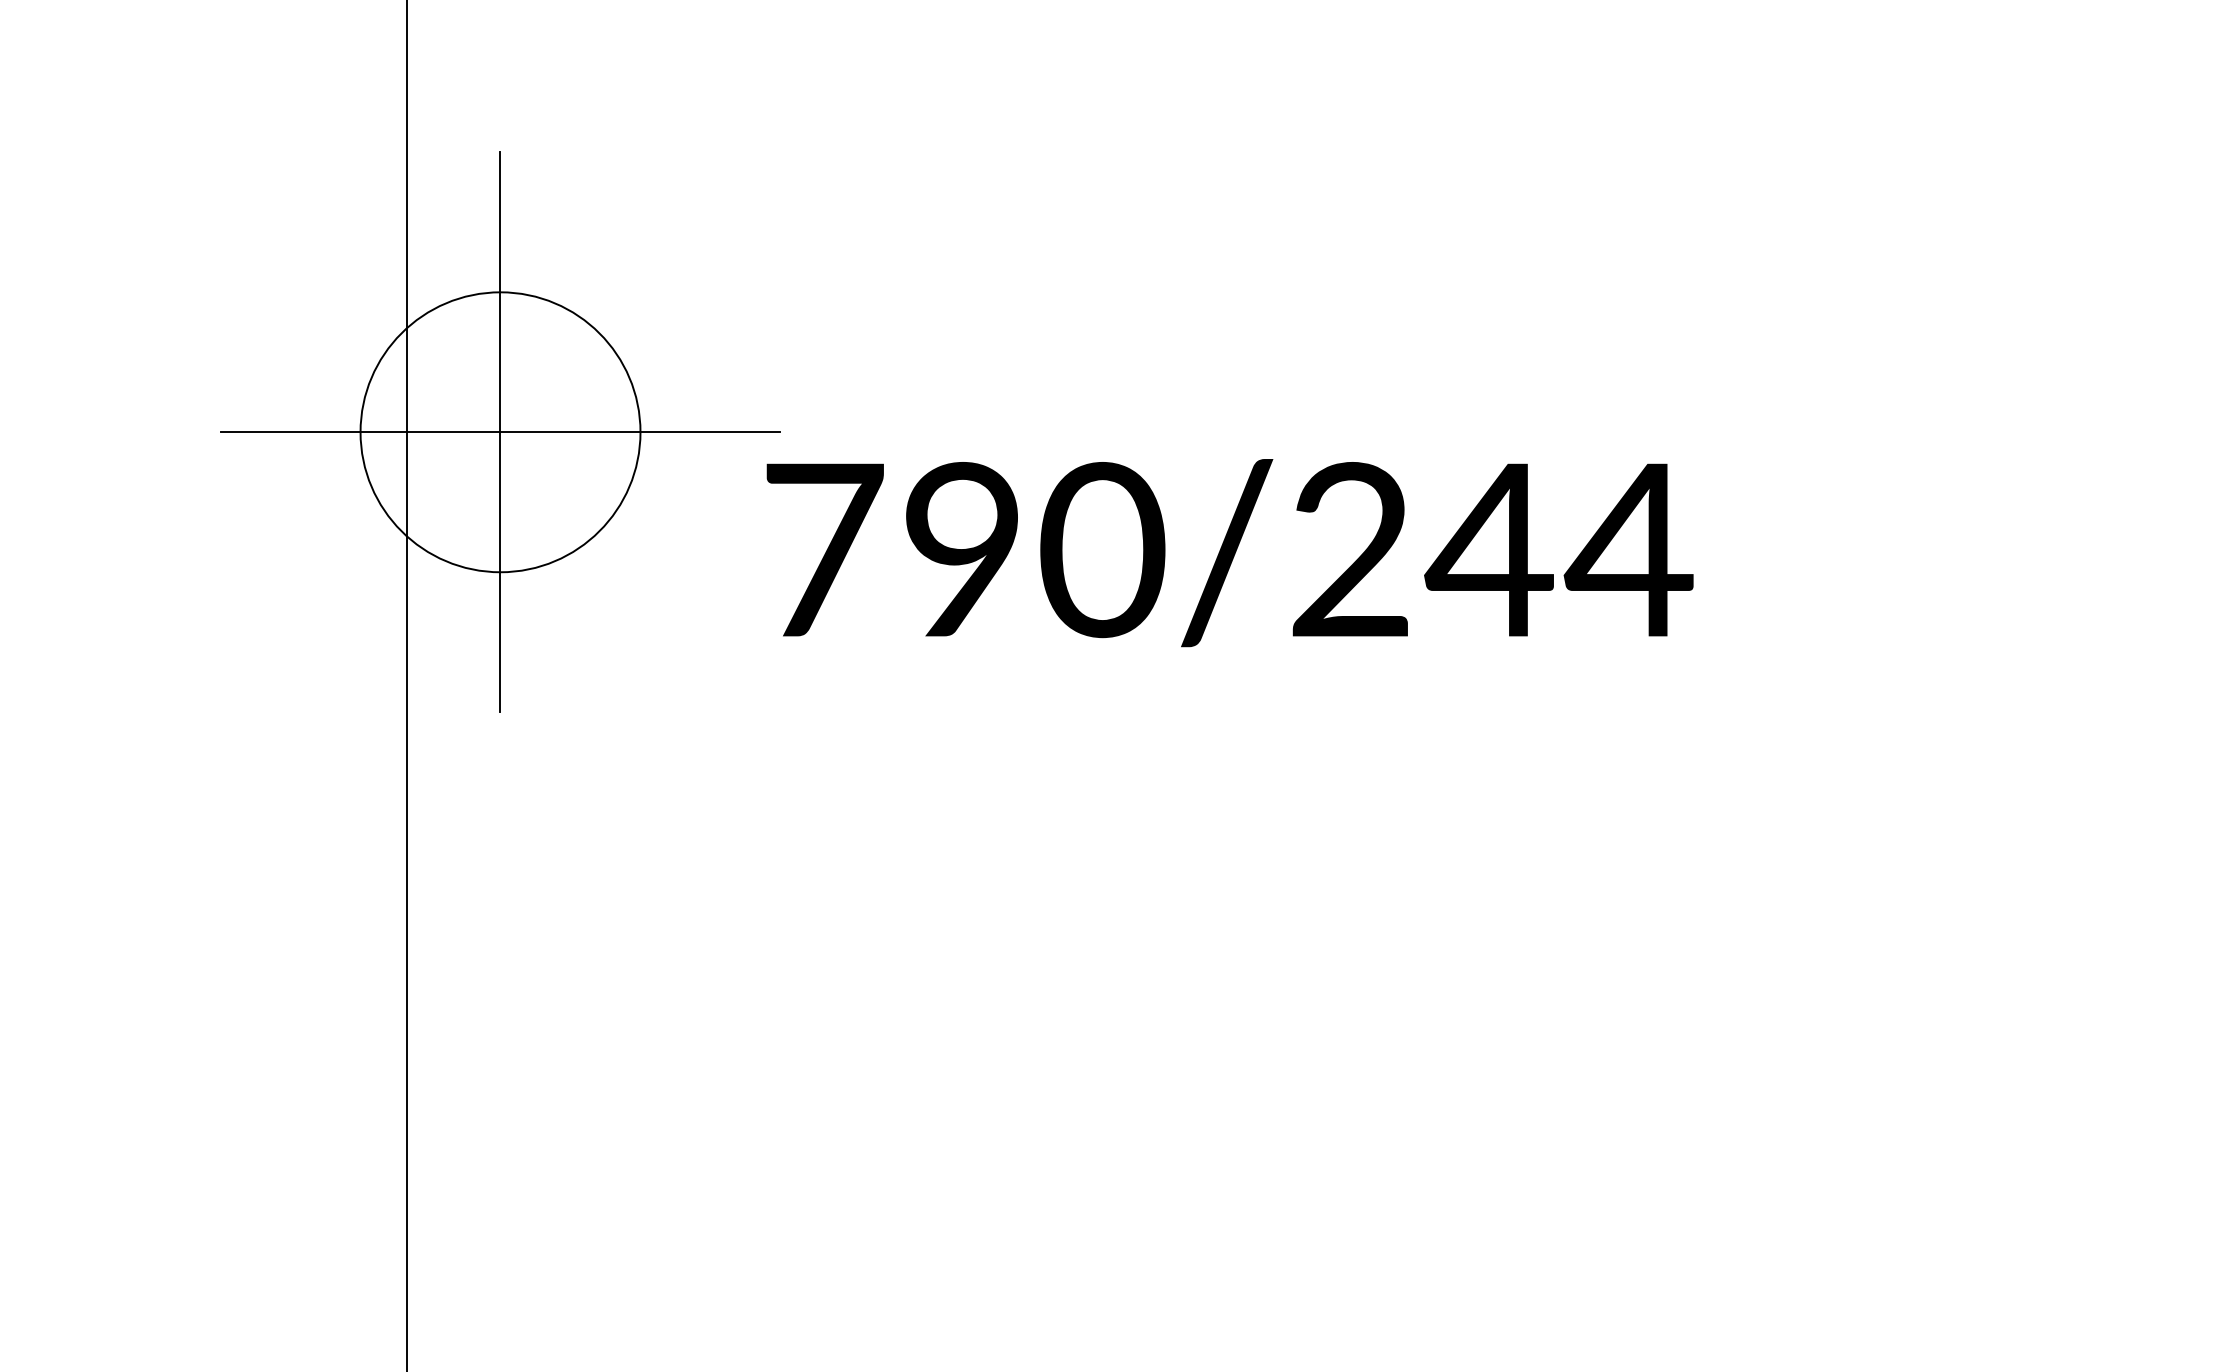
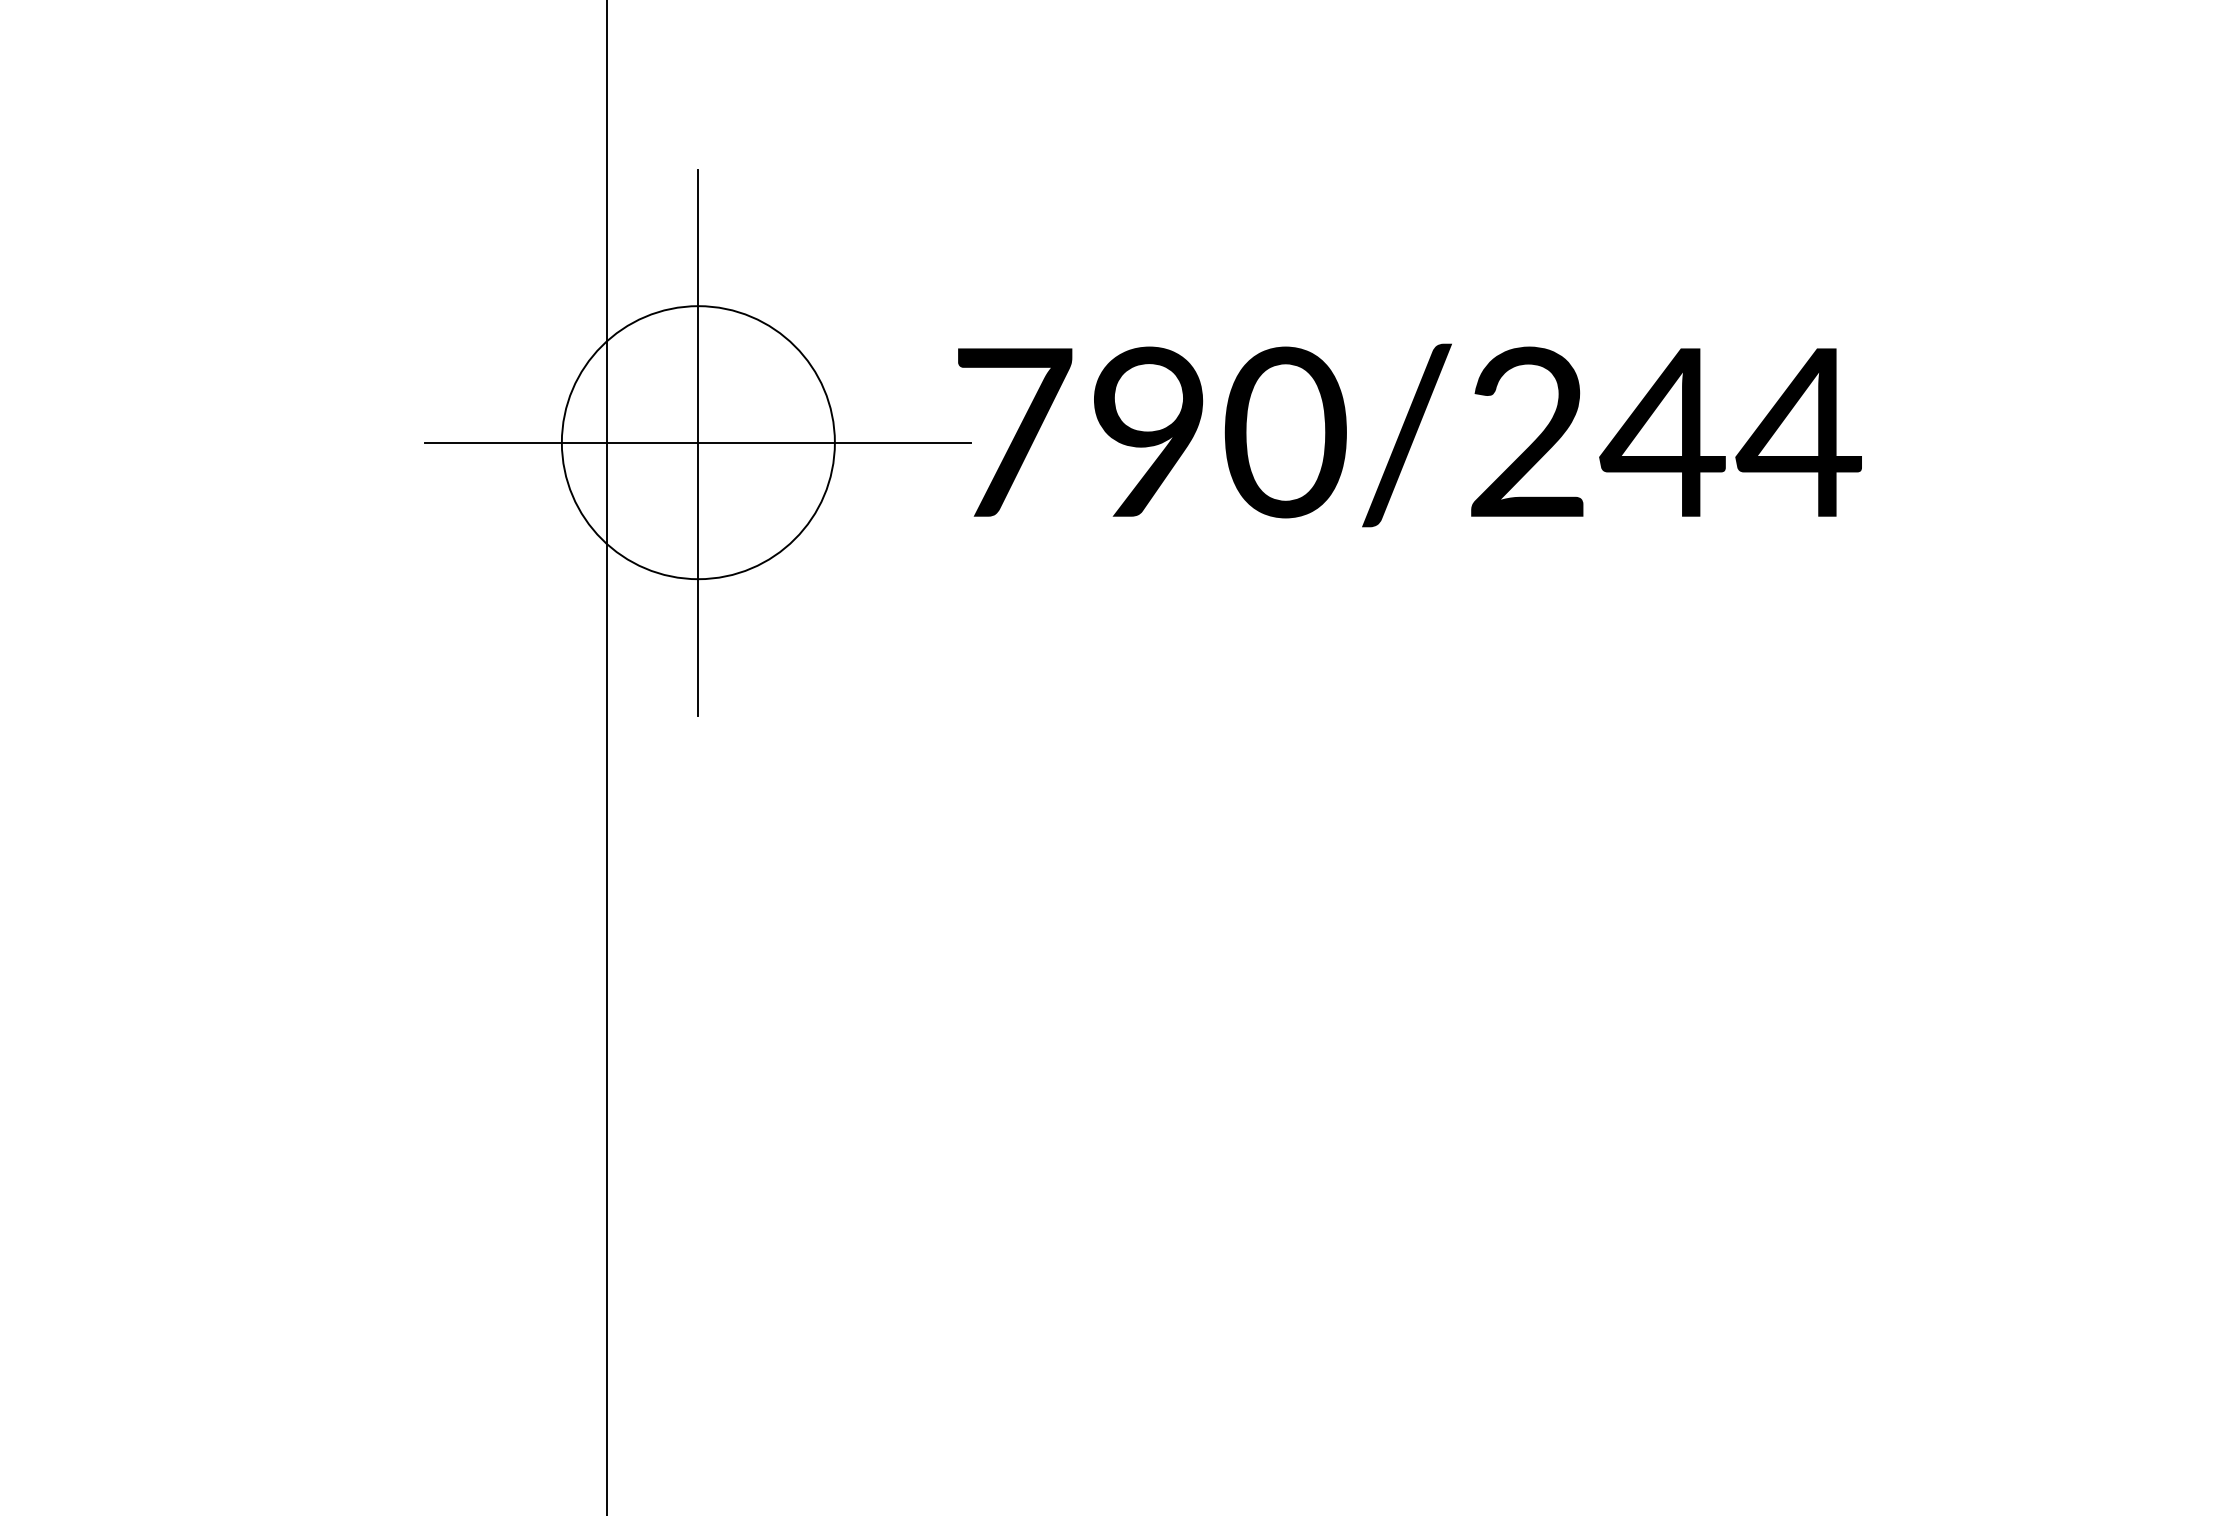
text: (1229, 553) -> (1409, 435), moved

